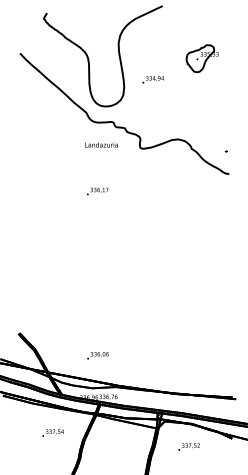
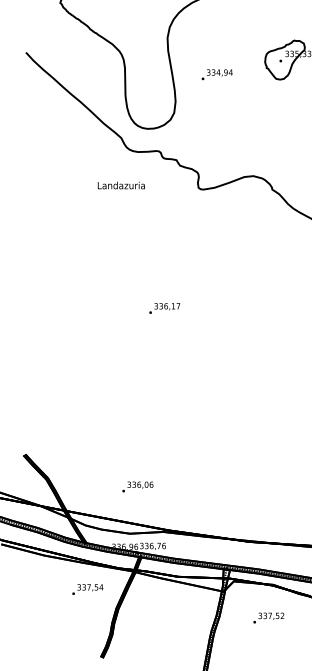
text: (152, 79) -> (216, 74), moved
text: (101, 144) -> (121, 184), moved
text: (97, 191) -> (164, 308), moved
text: (52, 432) -> (86, 588), moved

